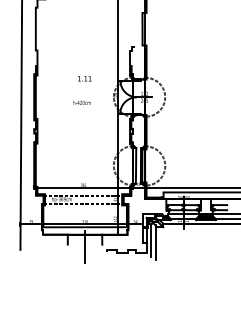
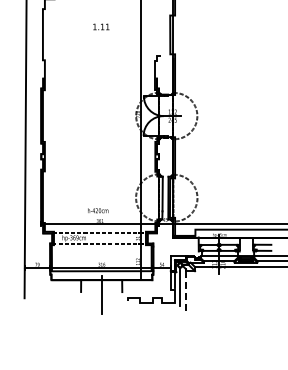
text: (84, 78) -> (101, 26), moved
text: (82, 102) -> (98, 210), moved
line: (155, 243) -> (185, 290), solid -> dashed

